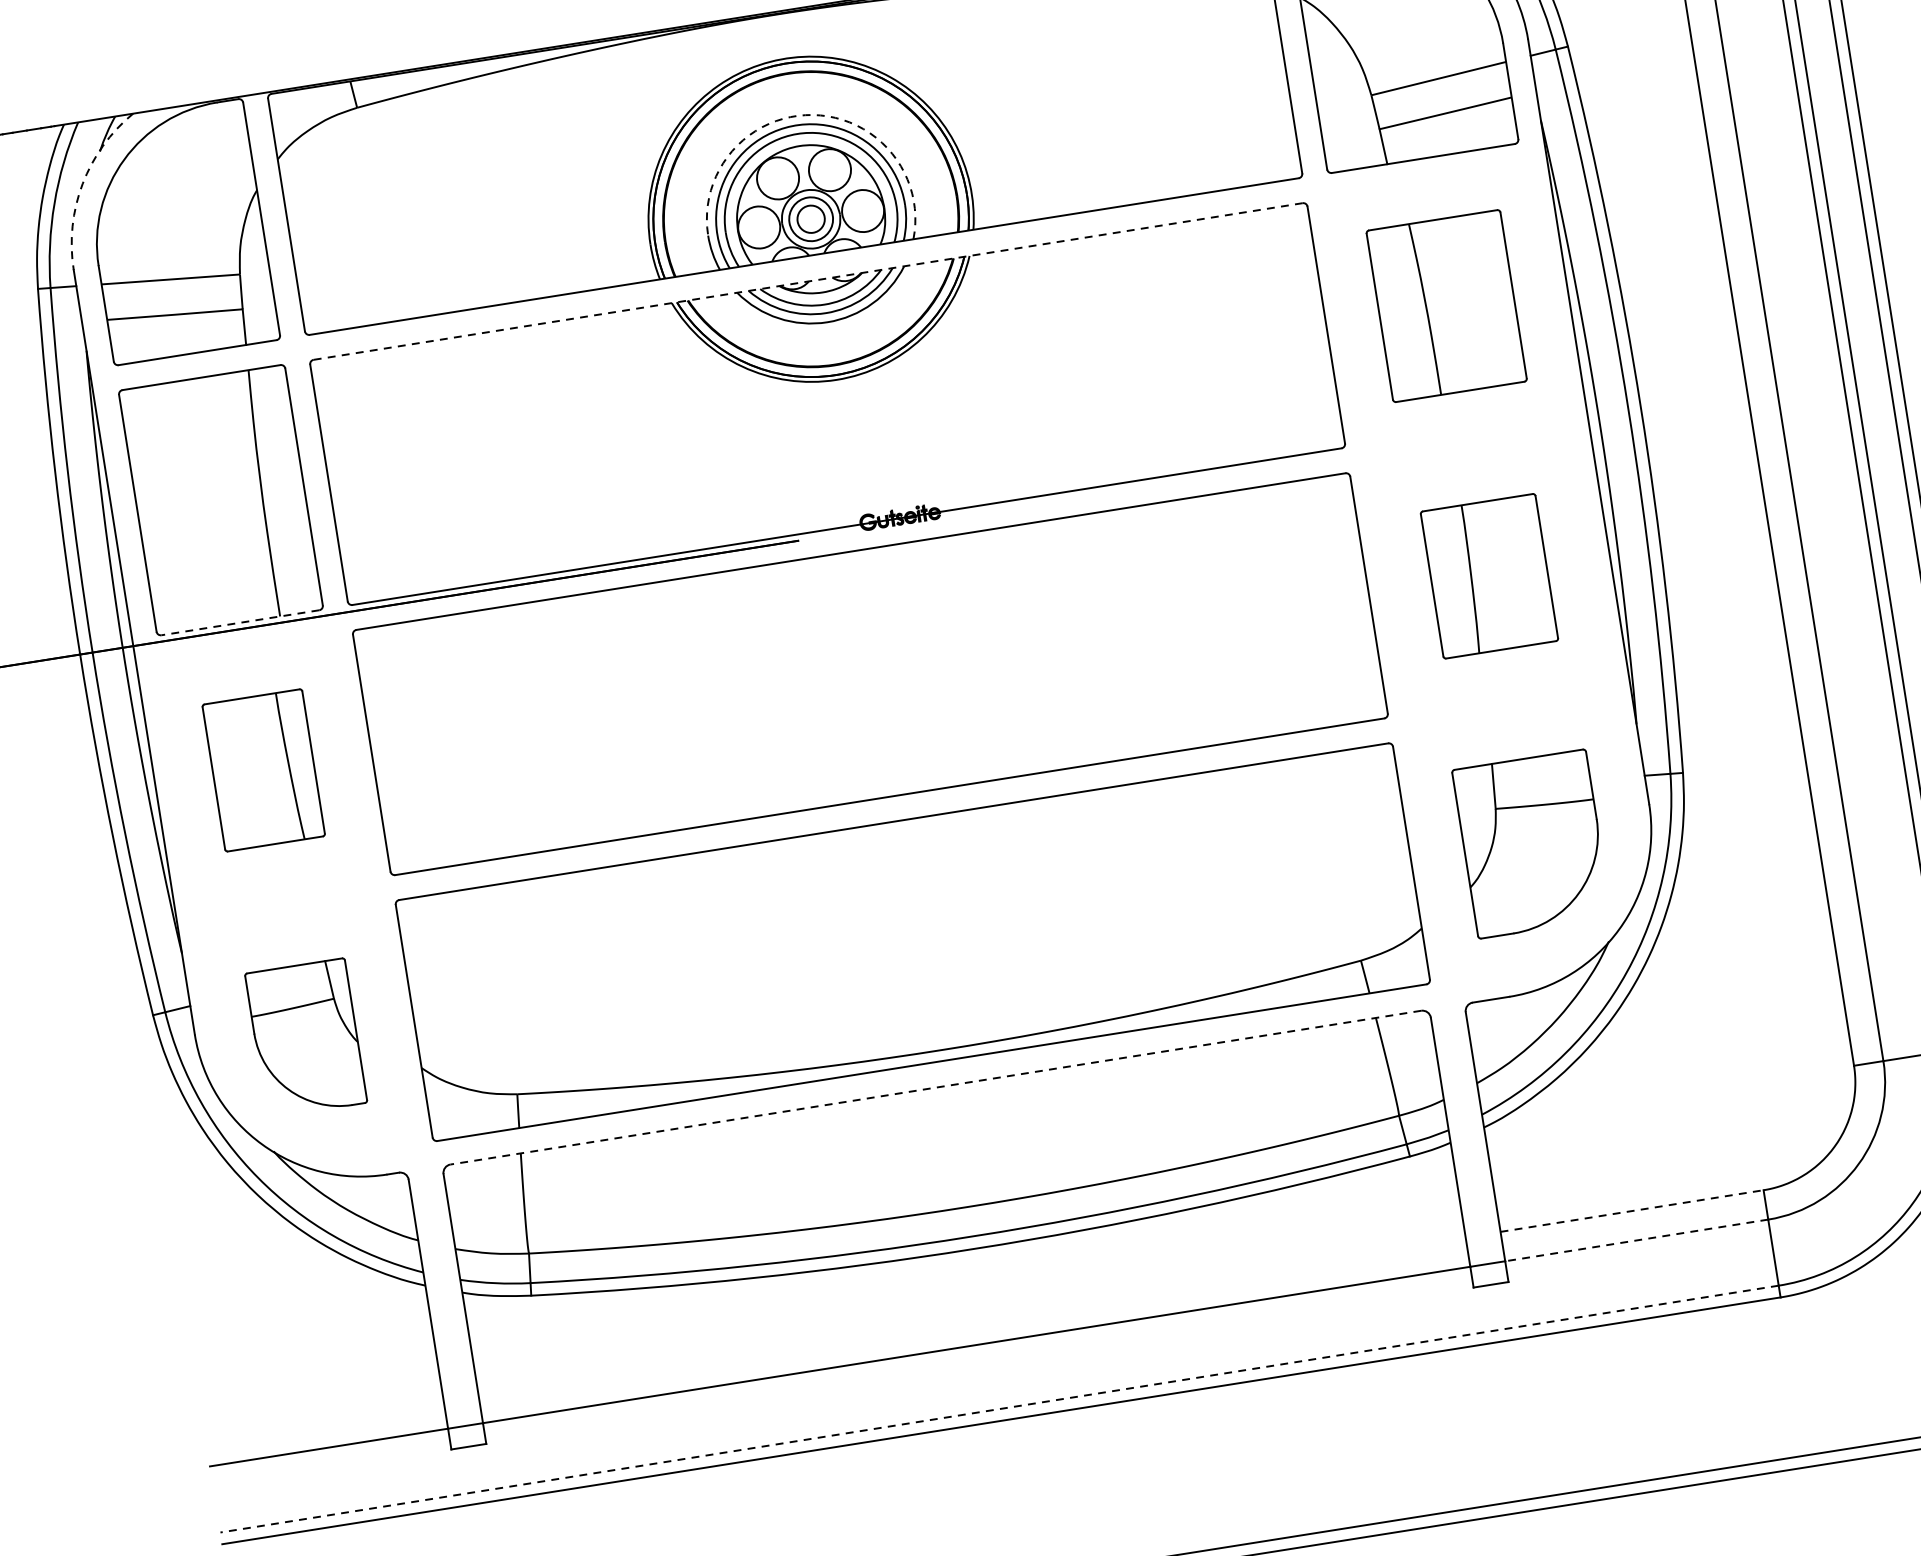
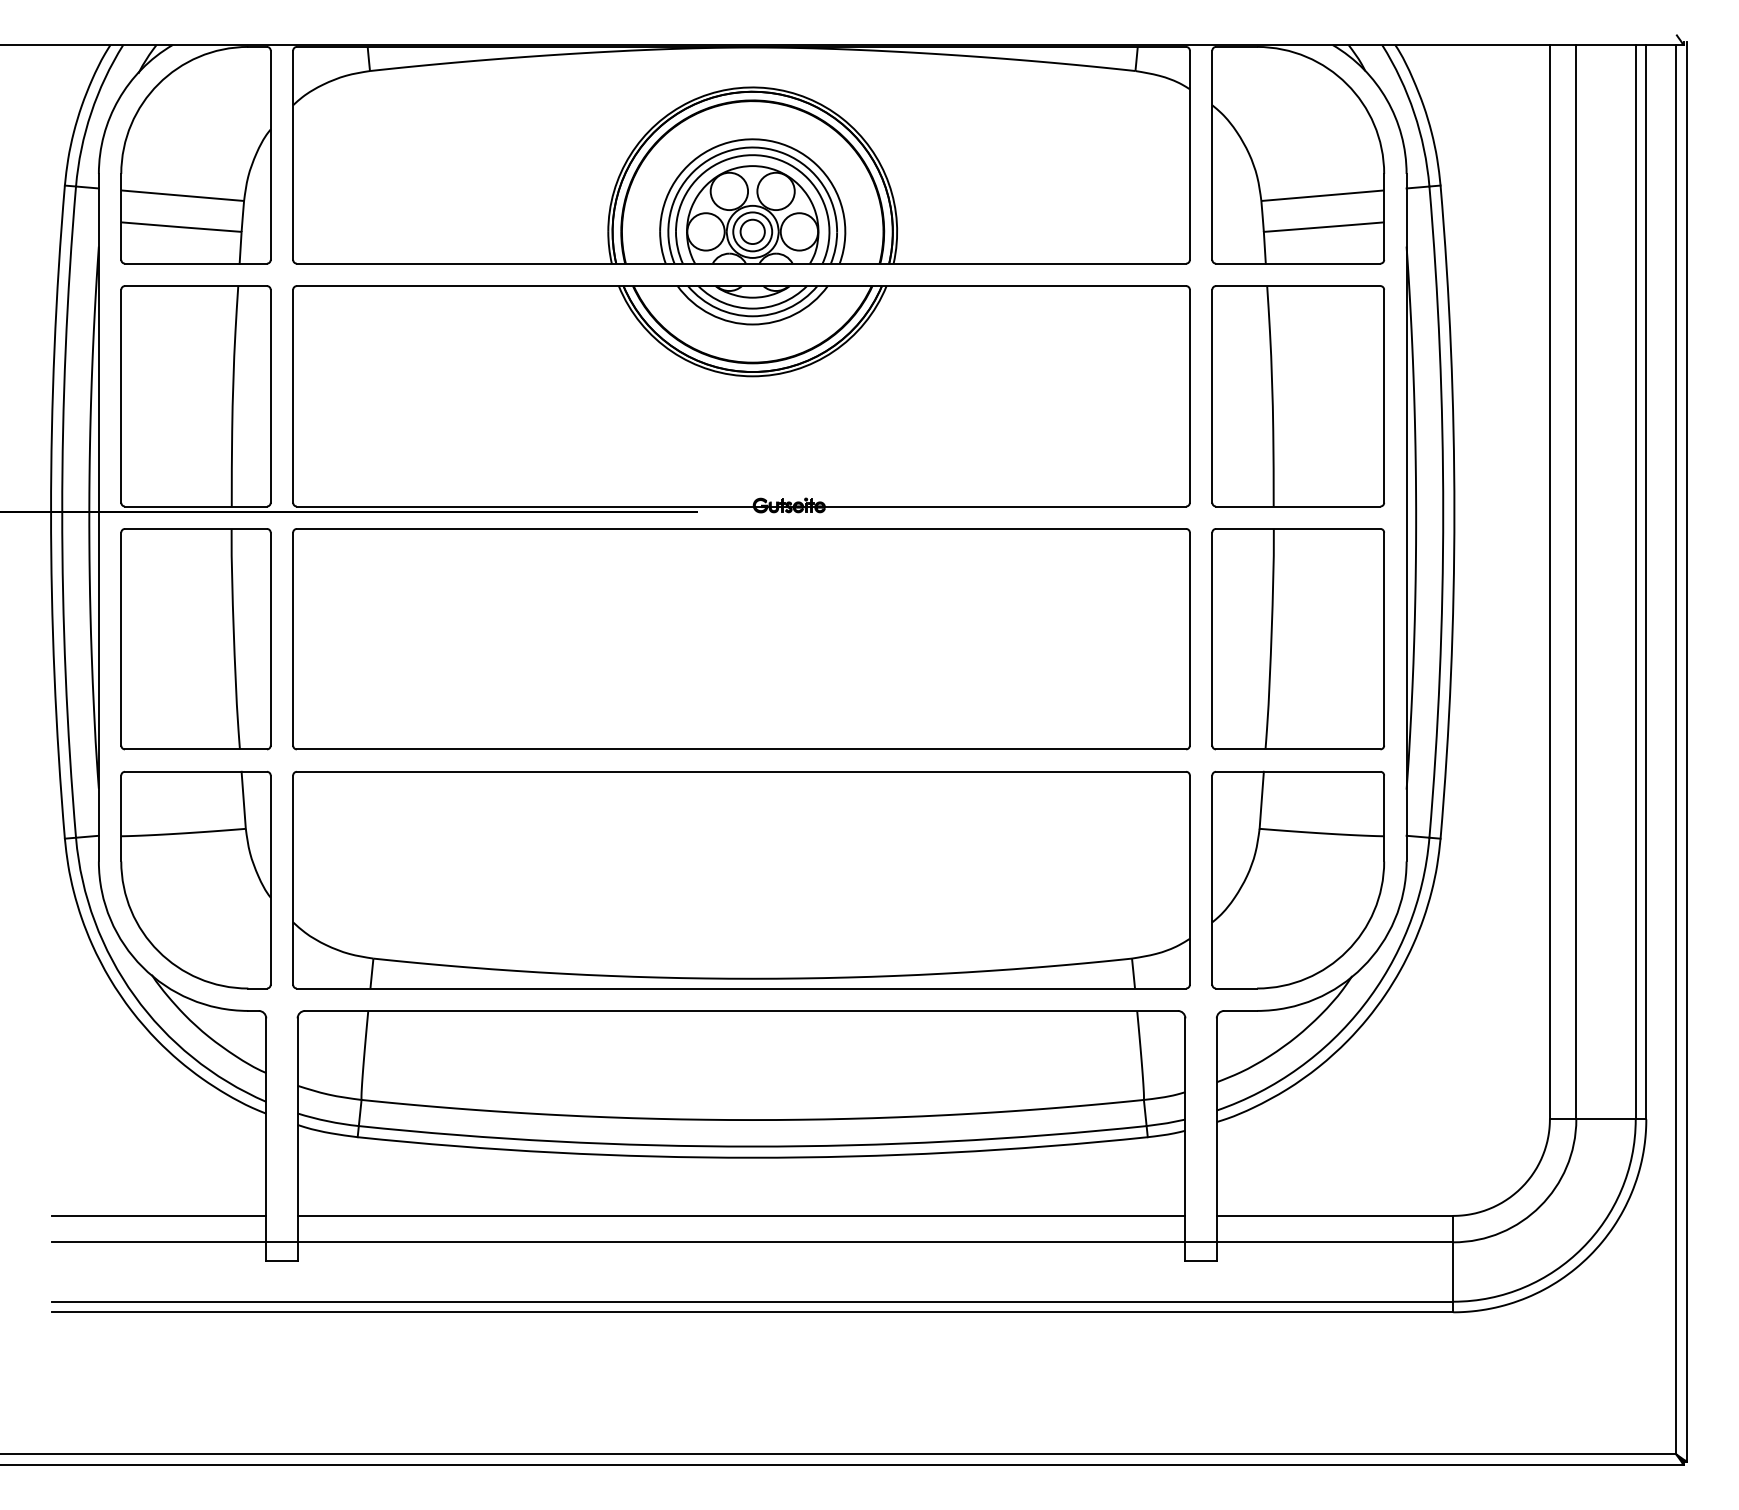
arc: (812, 114) -> (768, 140), dashed -> solid
arc: (82, 183) -> (118, 99), dashed -> solid
line: (808, 281) -> (741, 286), dashed -> solid
part: (1445, 306) -> (1297, 396), size x1.43
part: (1488, 576) -> (1297, 639), size x1.67
line: (240, 622) -> (196, 506), dashed -> solid
part: (263, 770) -> (195, 639), size x1.67
part: (1532, 843) -> (1298, 879), size x1.43
part: (305, 1037) -> (195, 879), size x1.67
line: (935, 1087) -> (741, 1010), dashed -> solid
line: (1632, 1210) -> (1335, 1215), dashed -> solid
line: (1636, 1240) -> (1334, 1242), dashed -> solid
line: (971, 1315) -> (741, 1215), added
line: (999, 1408) -> (752, 1301), dashed -> solid
line: (324, 1417) -> (159, 1215), added

